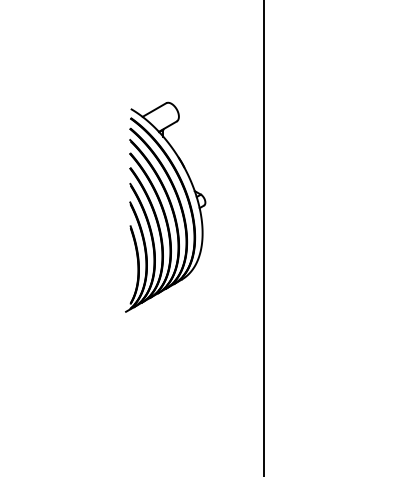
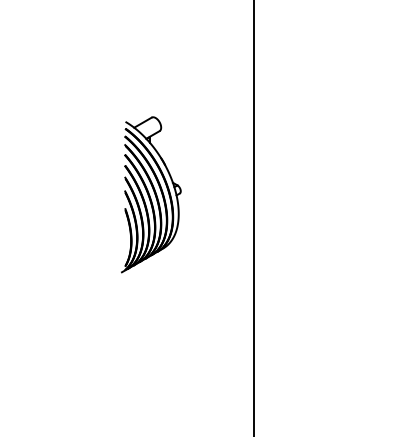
part: (165, 206) -> (151, 194), size x0.71

